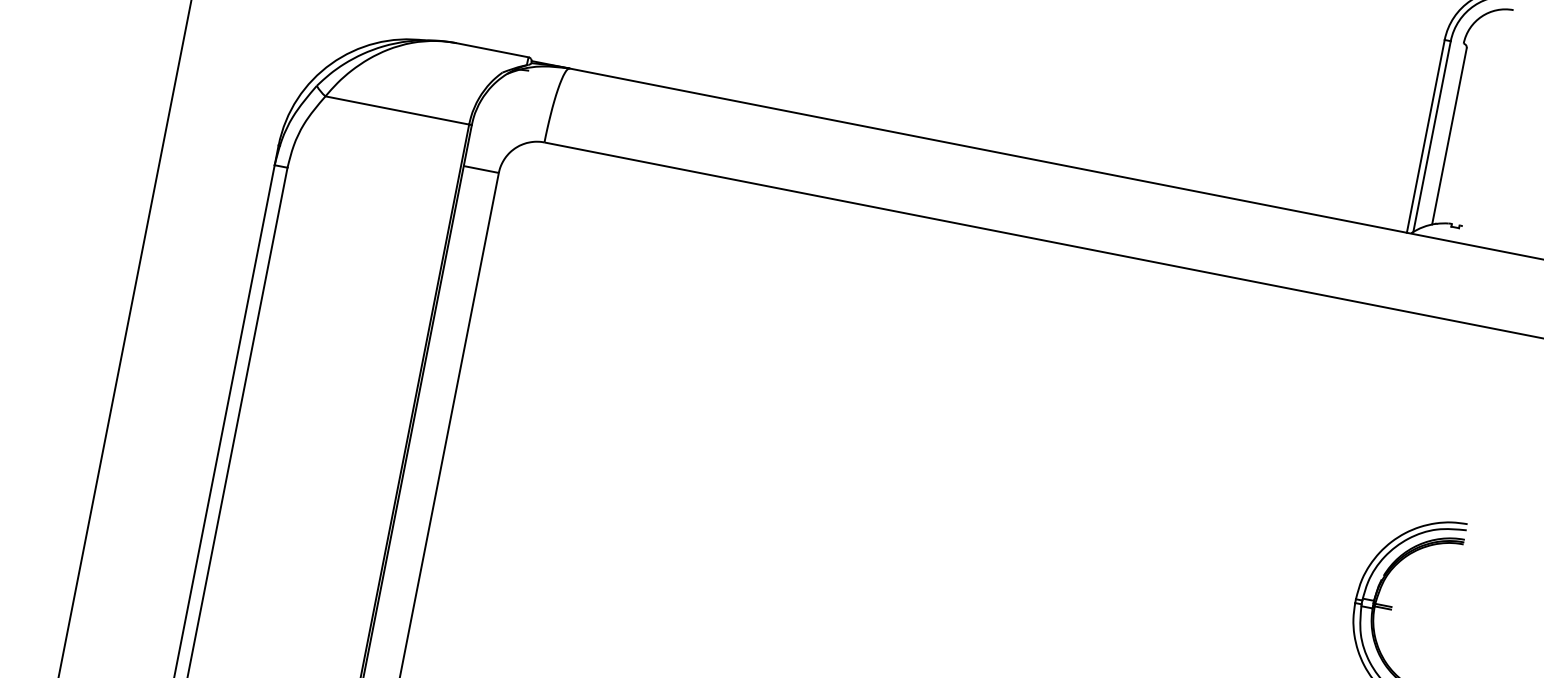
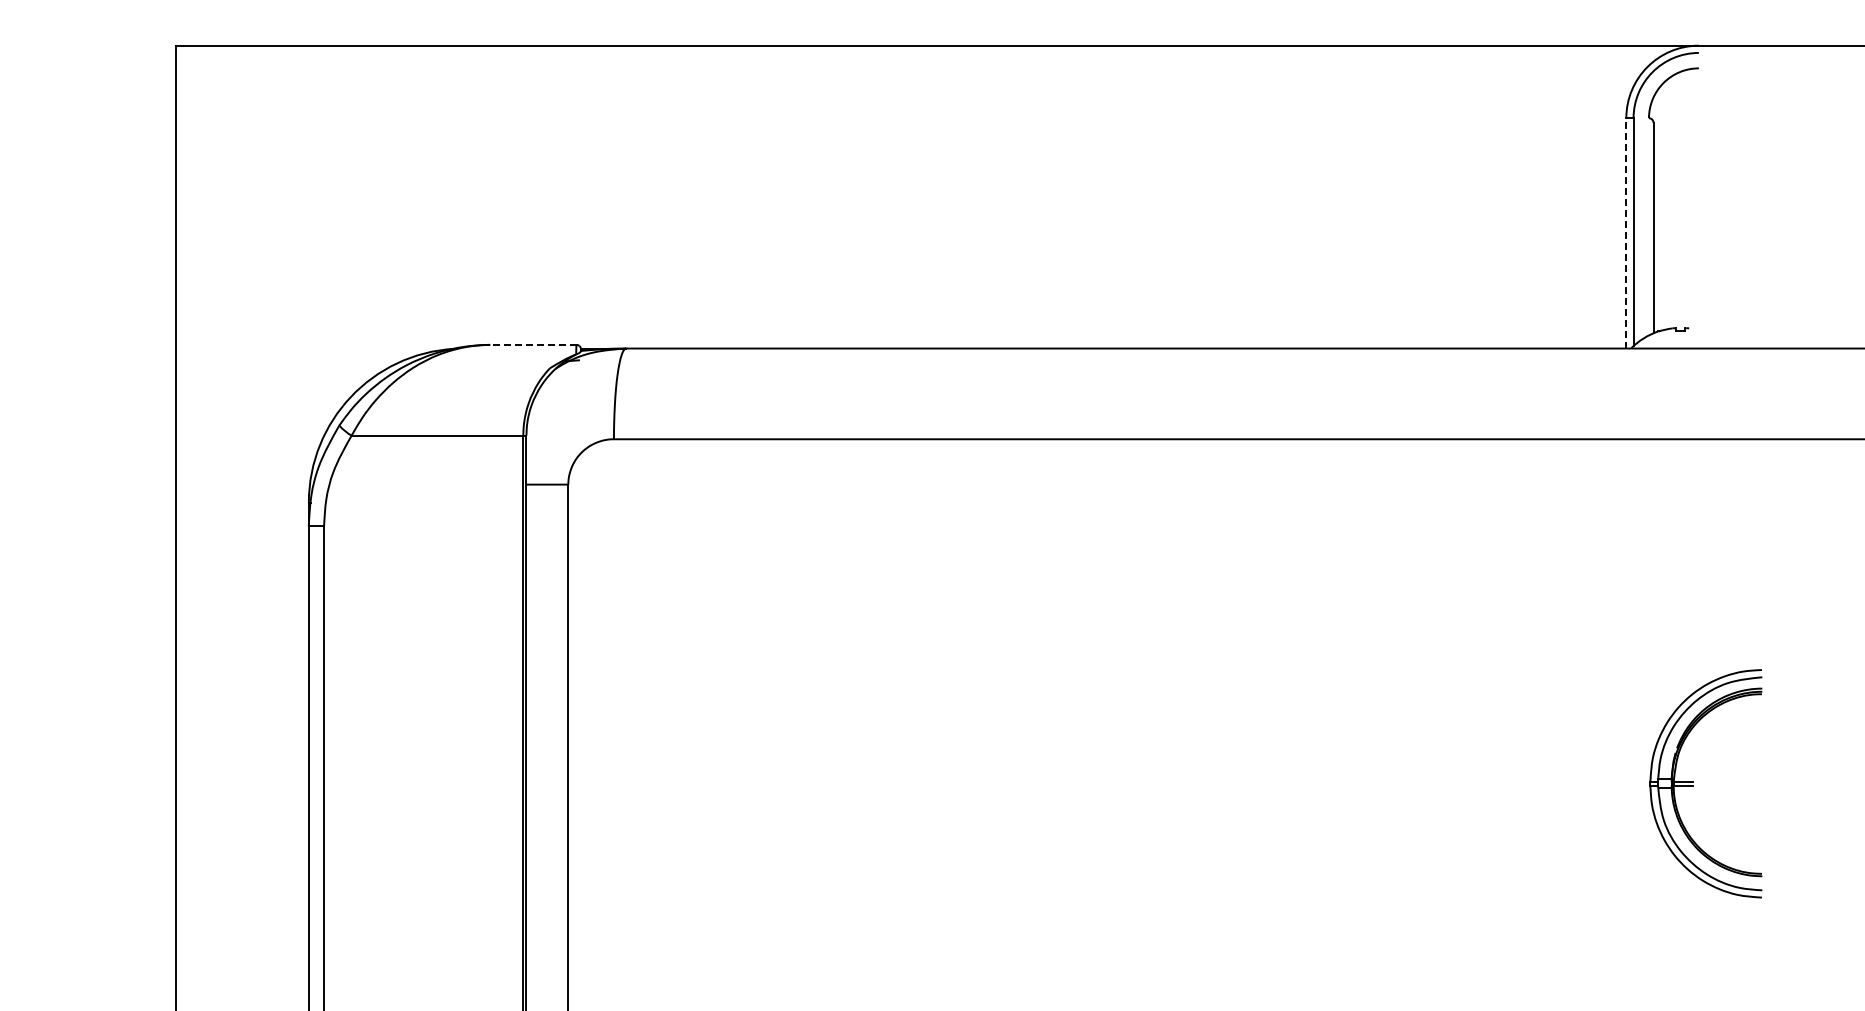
line: (491, 49) -> (532, 344), solid -> dashed
line: (1426, 135) -> (1626, 232), solid -> dashed

